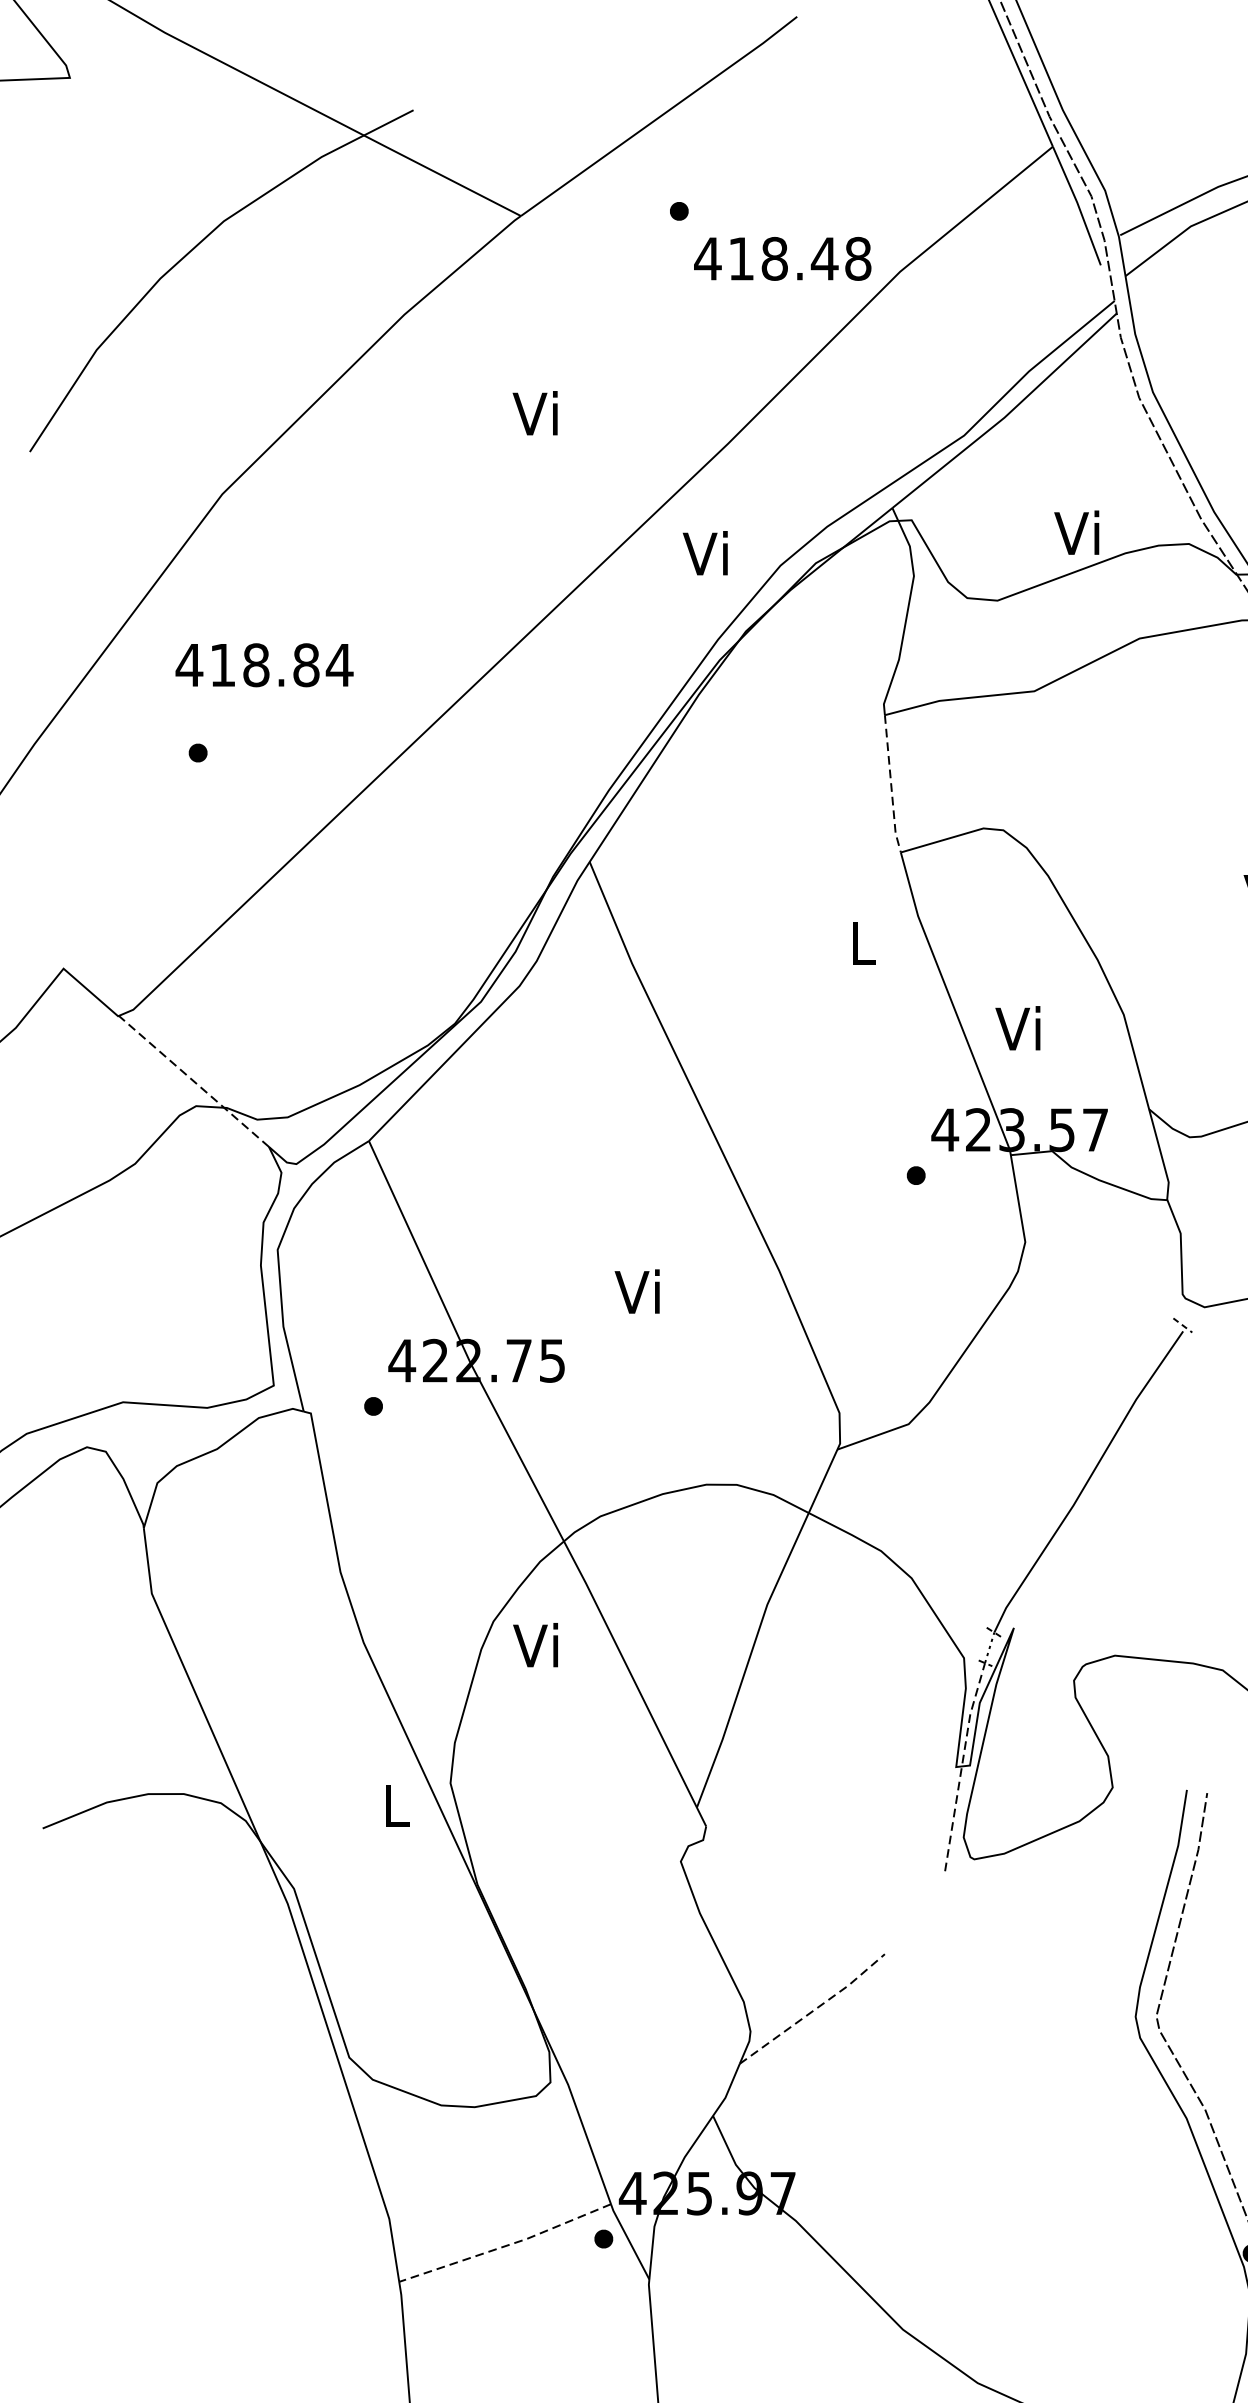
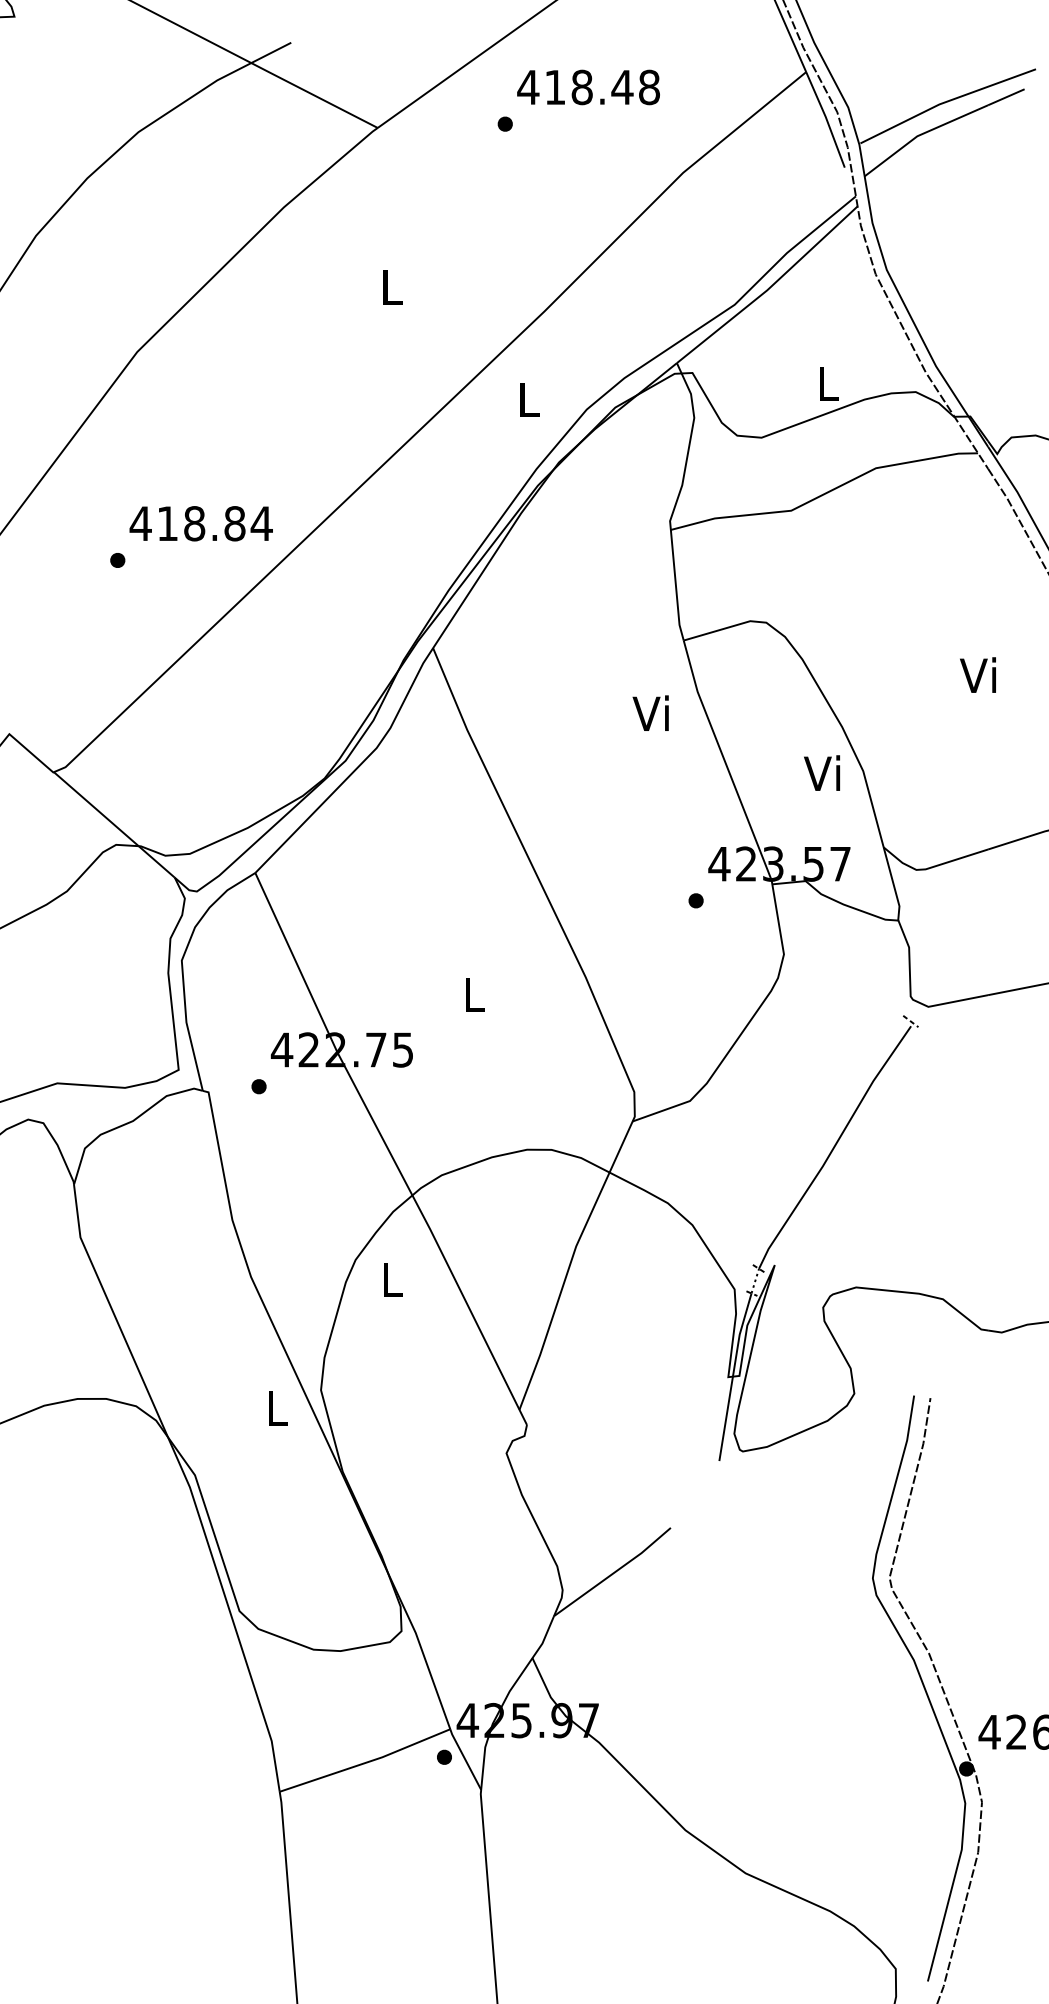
text: (782, 258) -> (588, 87), moved
text: (535, 412) -> (389, 286), Vi -> L
text: (1076, 532) -> (825, 382), Vi -> L
text: (705, 553) -> (526, 399), Vi -> L
text: (263, 664) -> (200, 523), moved
line: (891, 785) -> (676, 586), dashed -> solid
text: (859, 941) -> (650, 712), L -> Vi
text: (1017, 1027) -> (821, 772), moved
line: (192, 1080) -> (113, 824), dashed -> solid
text: (637, 1290) -> (471, 993), Vi -> L
text: (535, 1644) -> (389, 1278), Vi -> L
line: (962, 1765) -> (733, 1375), dashed -> solid
line: (814, 2009) -> (614, 1572), dashed -> solid
line: (506, 2245) -> (366, 1762), dashed -> solid

